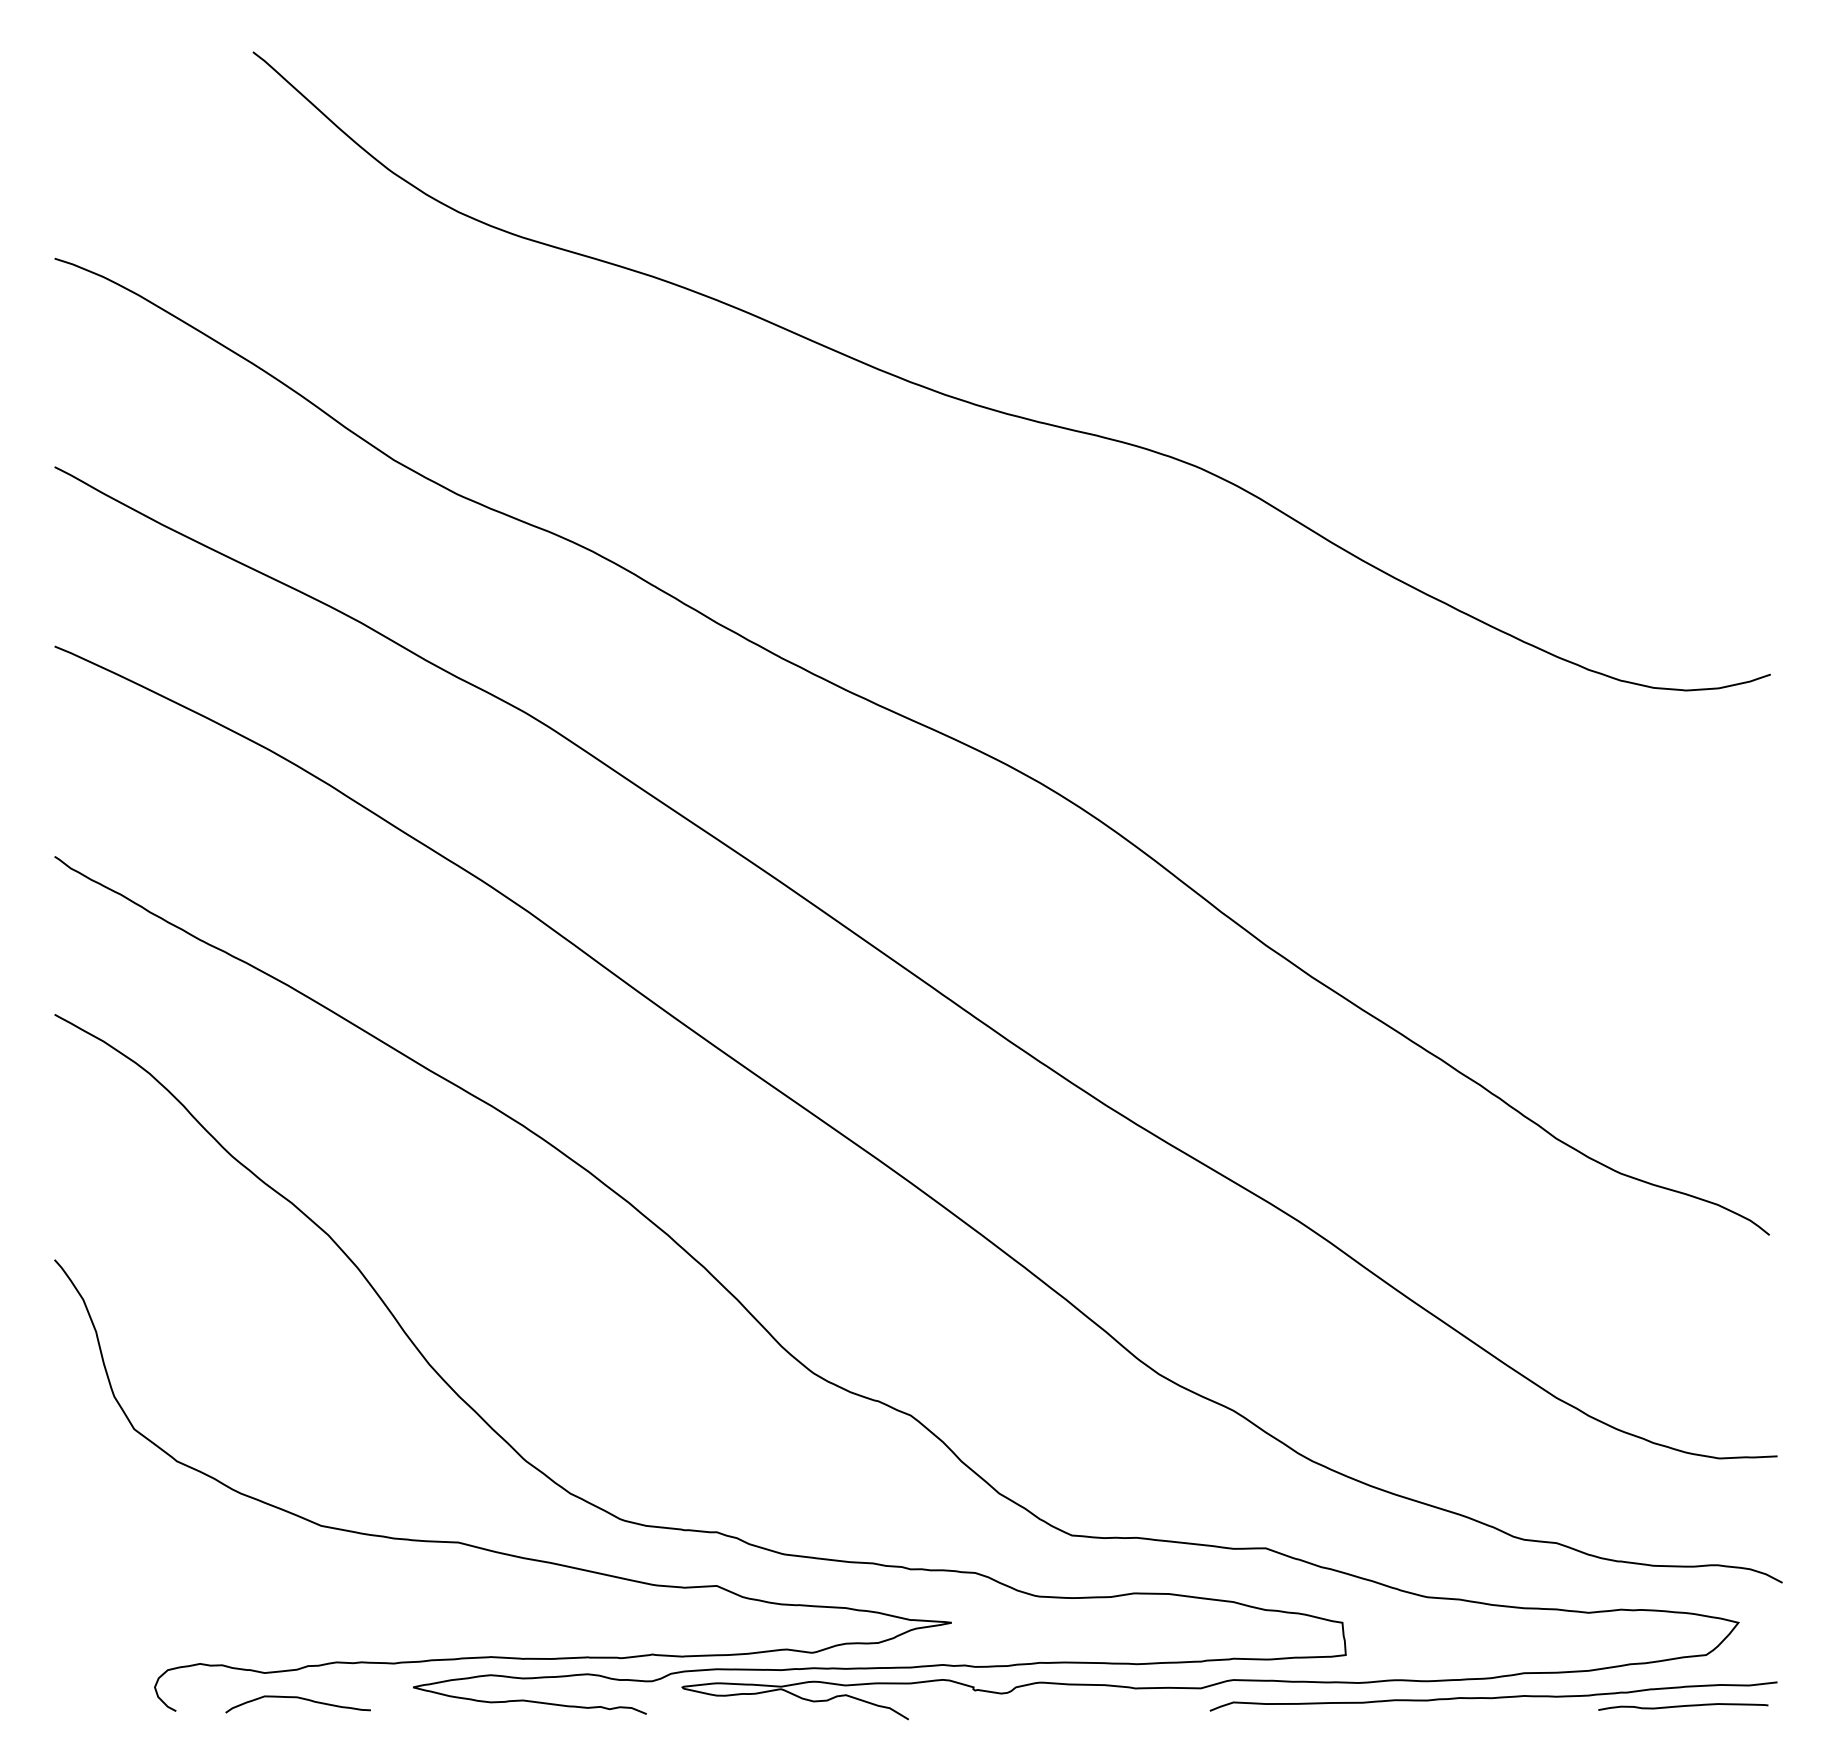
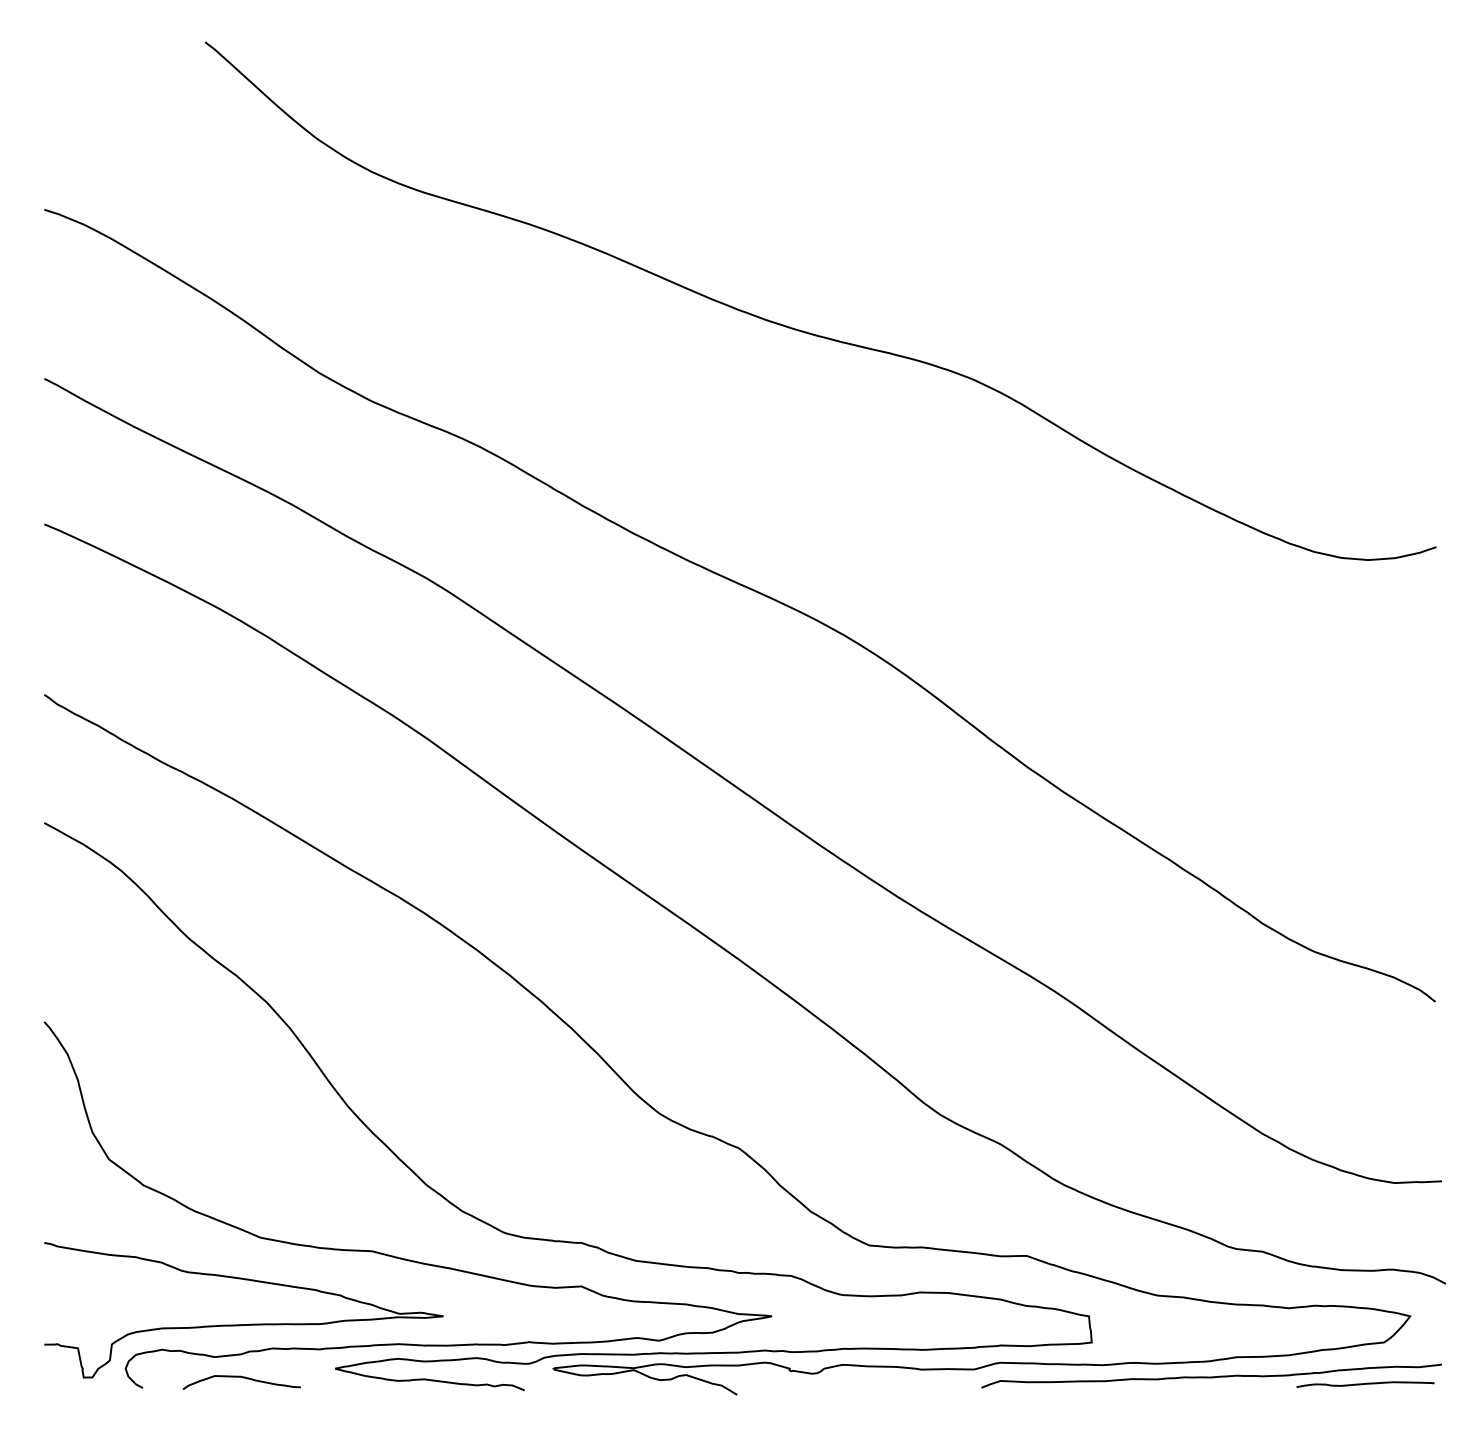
curve: (300, 1632) -> (243, 1324), added

